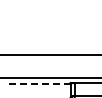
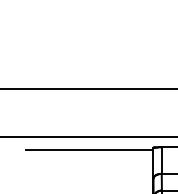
line: (39, 84) -> (89, 150), dashed -> solid

